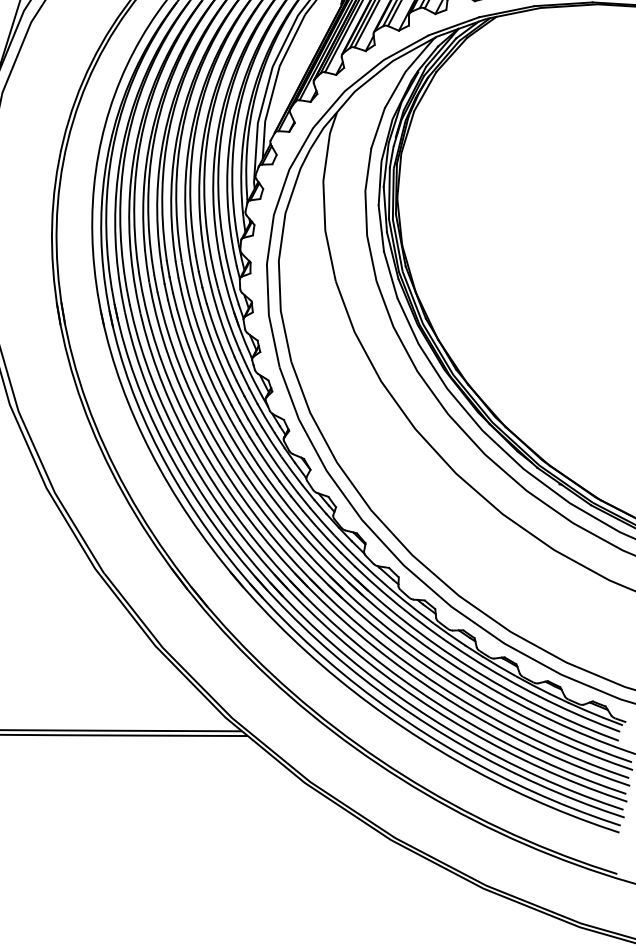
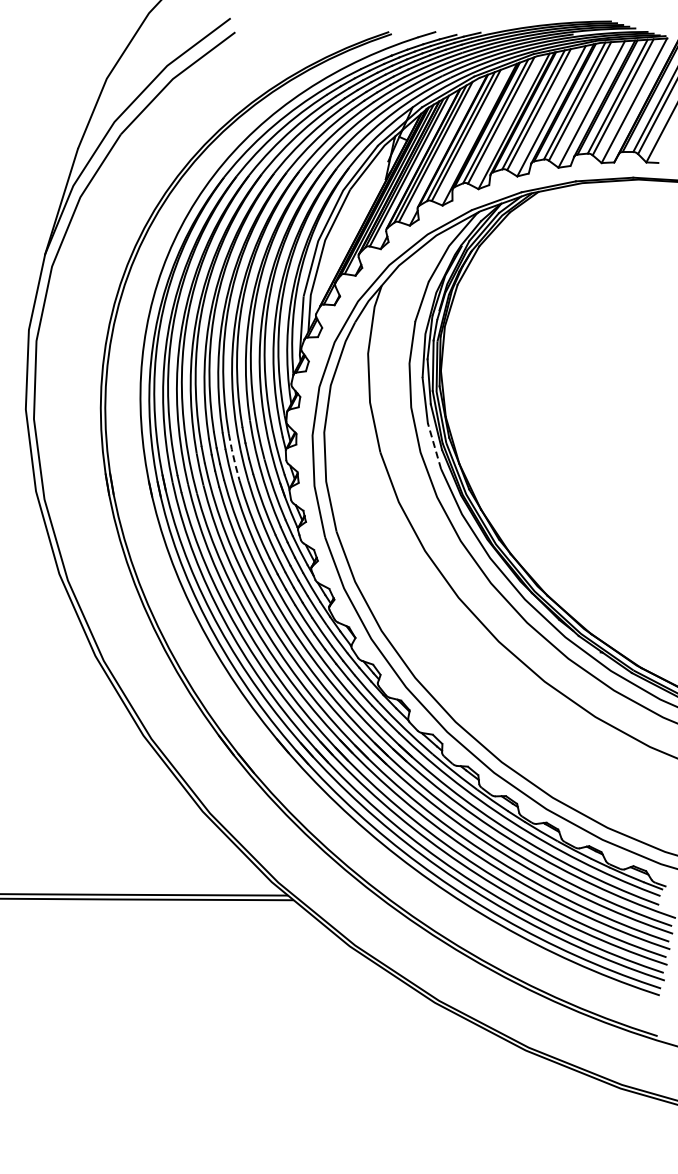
line: (390, 275) -> (434, 446), solid -> dashed
line: (186, 286) -> (233, 457), solid -> dashed

